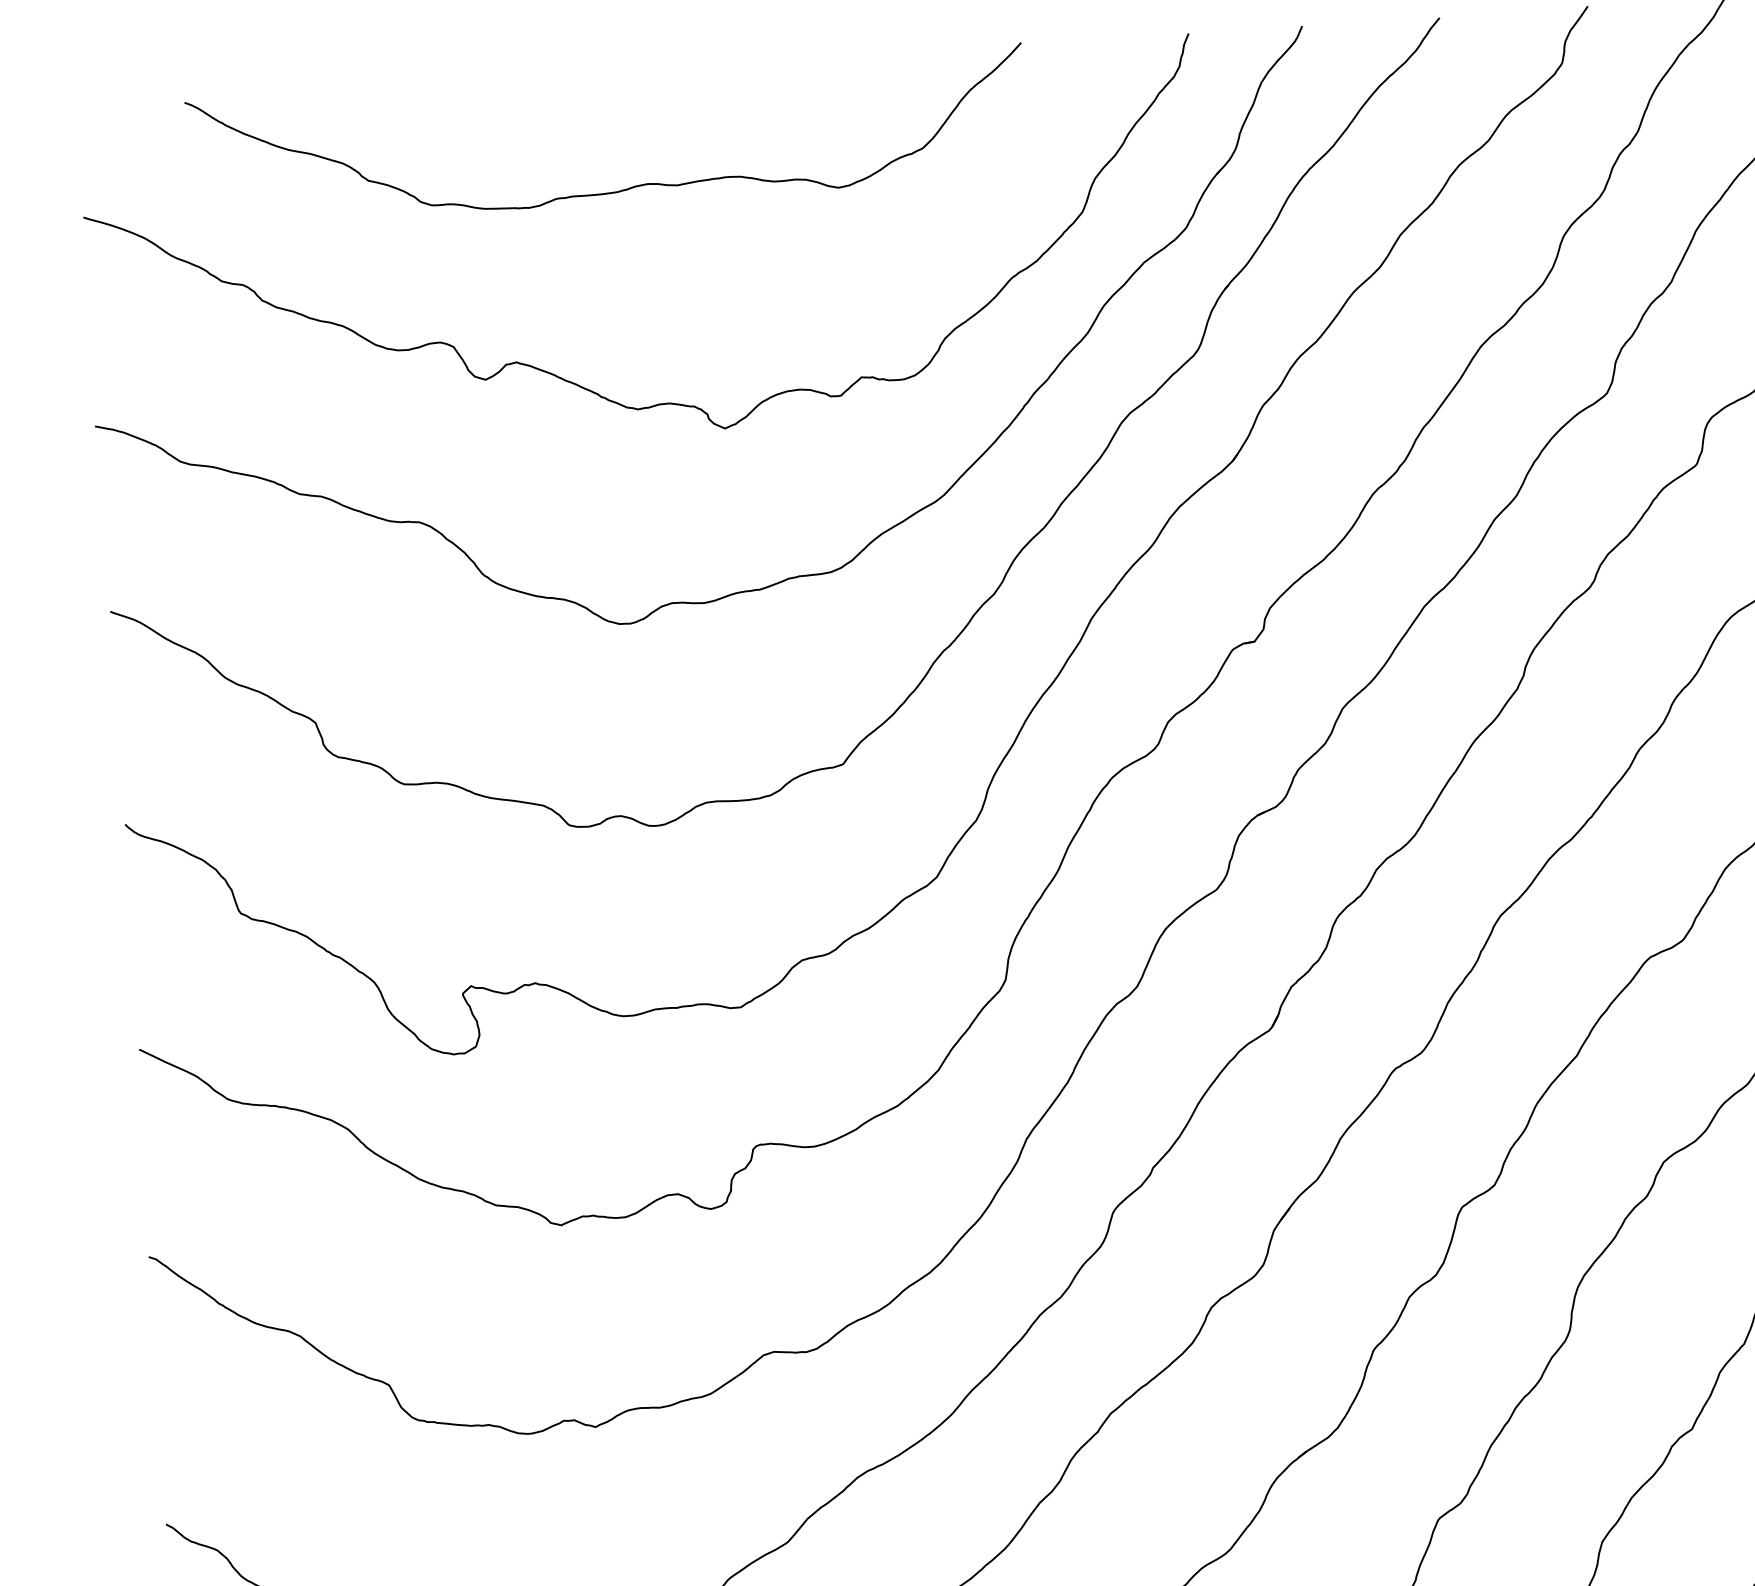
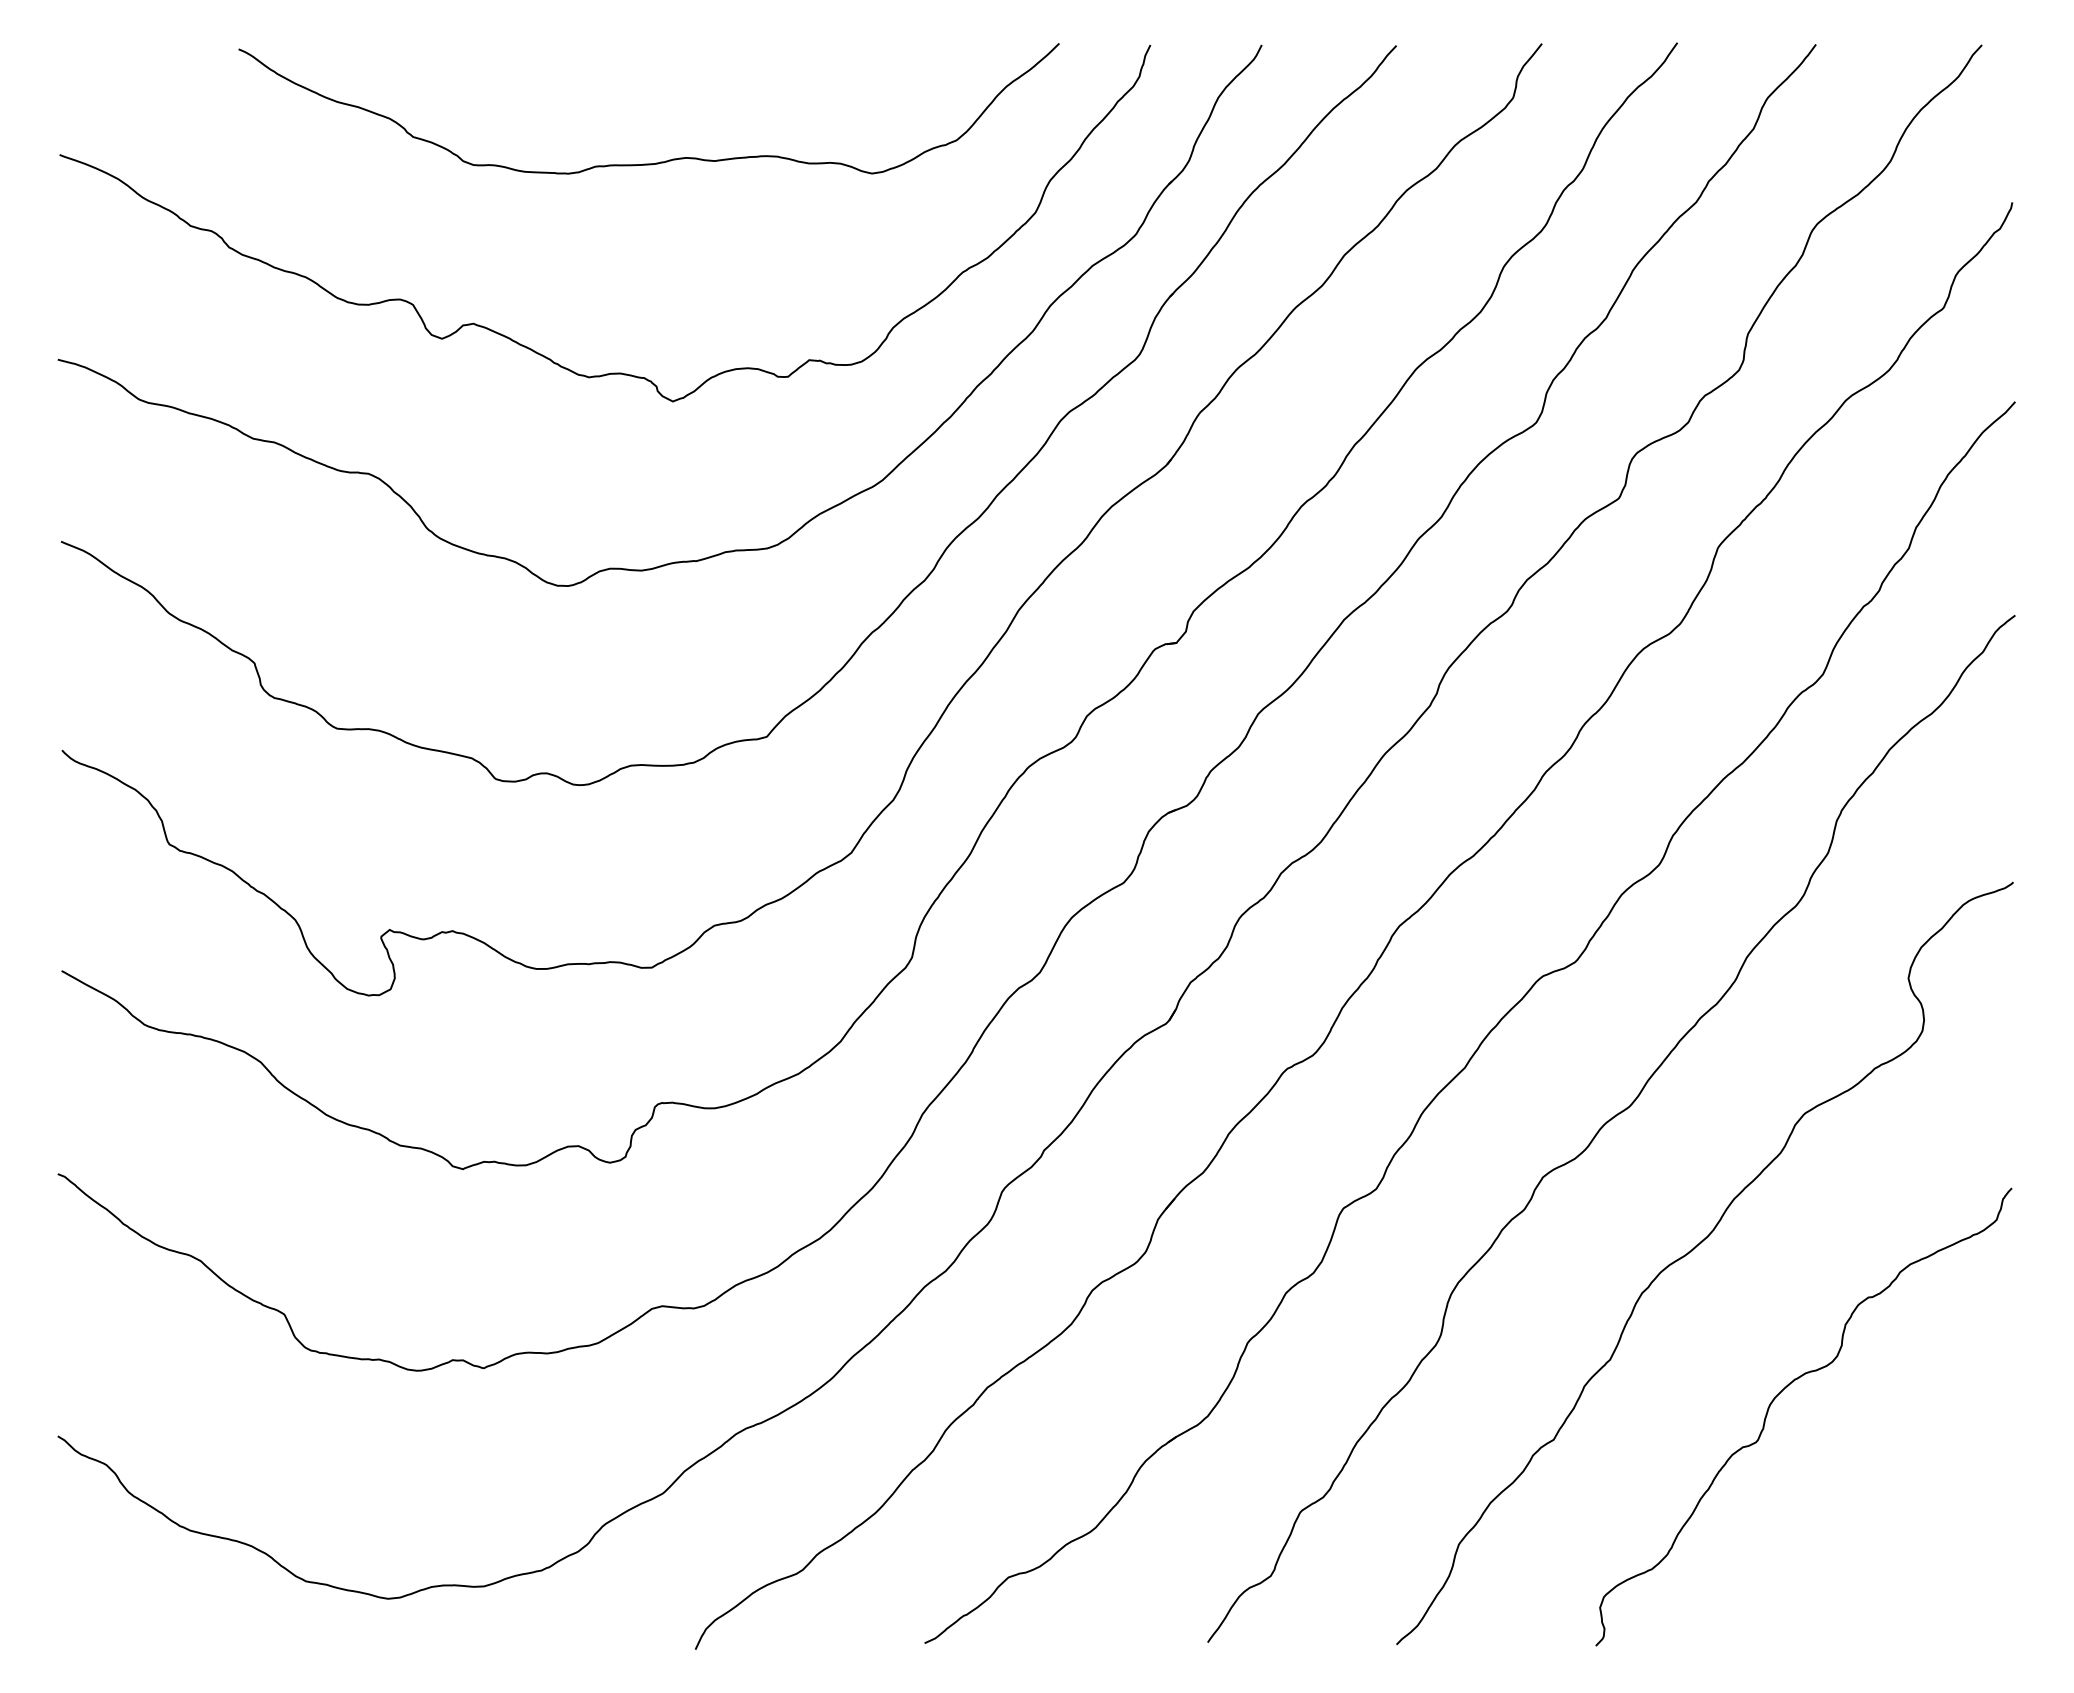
curve: (622, 189) -> (660, 161), moved

